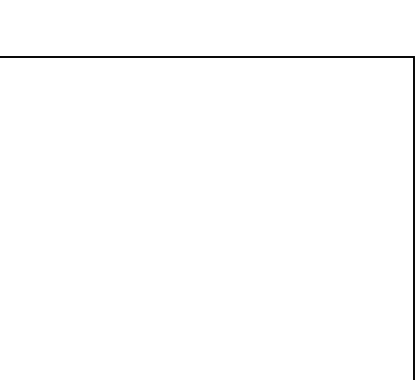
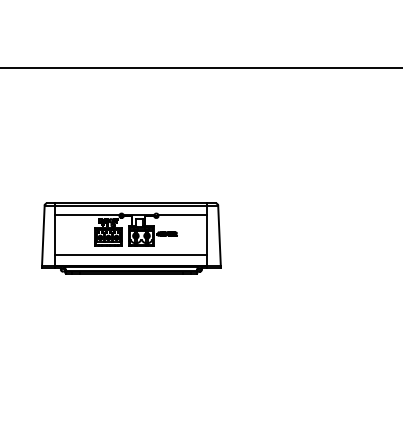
part: (181, 200) -> (131, 238), added

